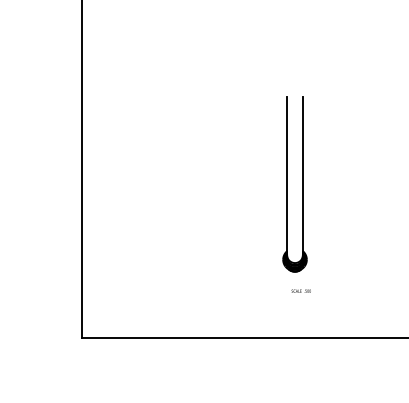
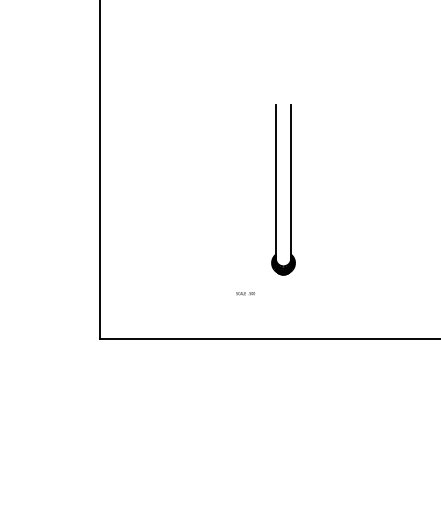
part: (287, 183) -> (276, 189), moved
text: (301, 291) -> (245, 293), moved

